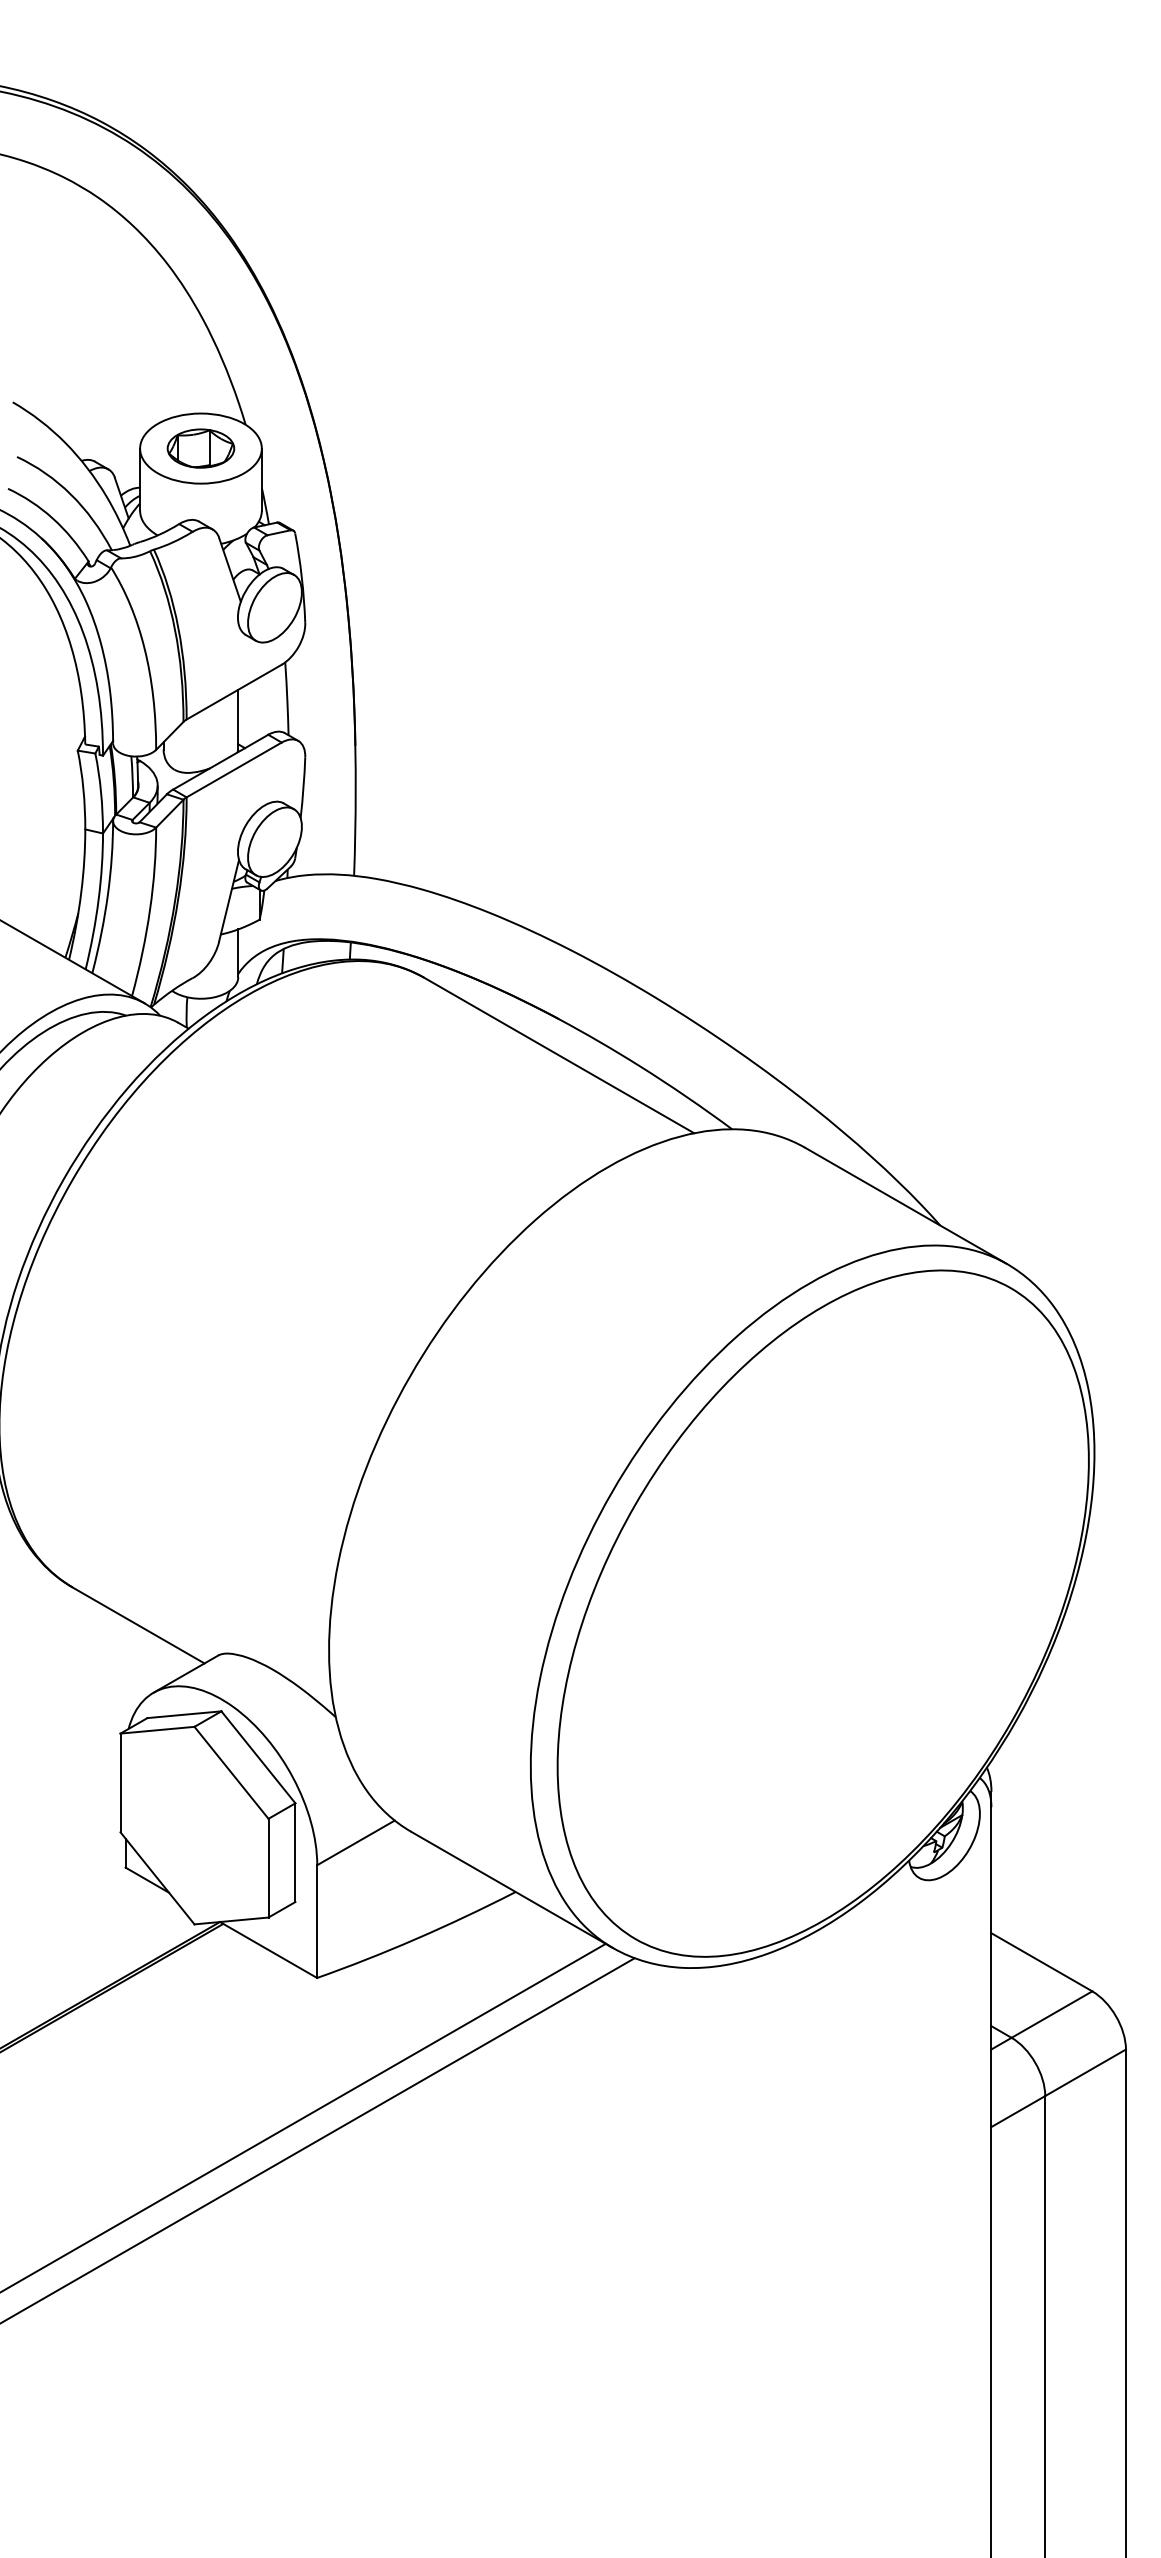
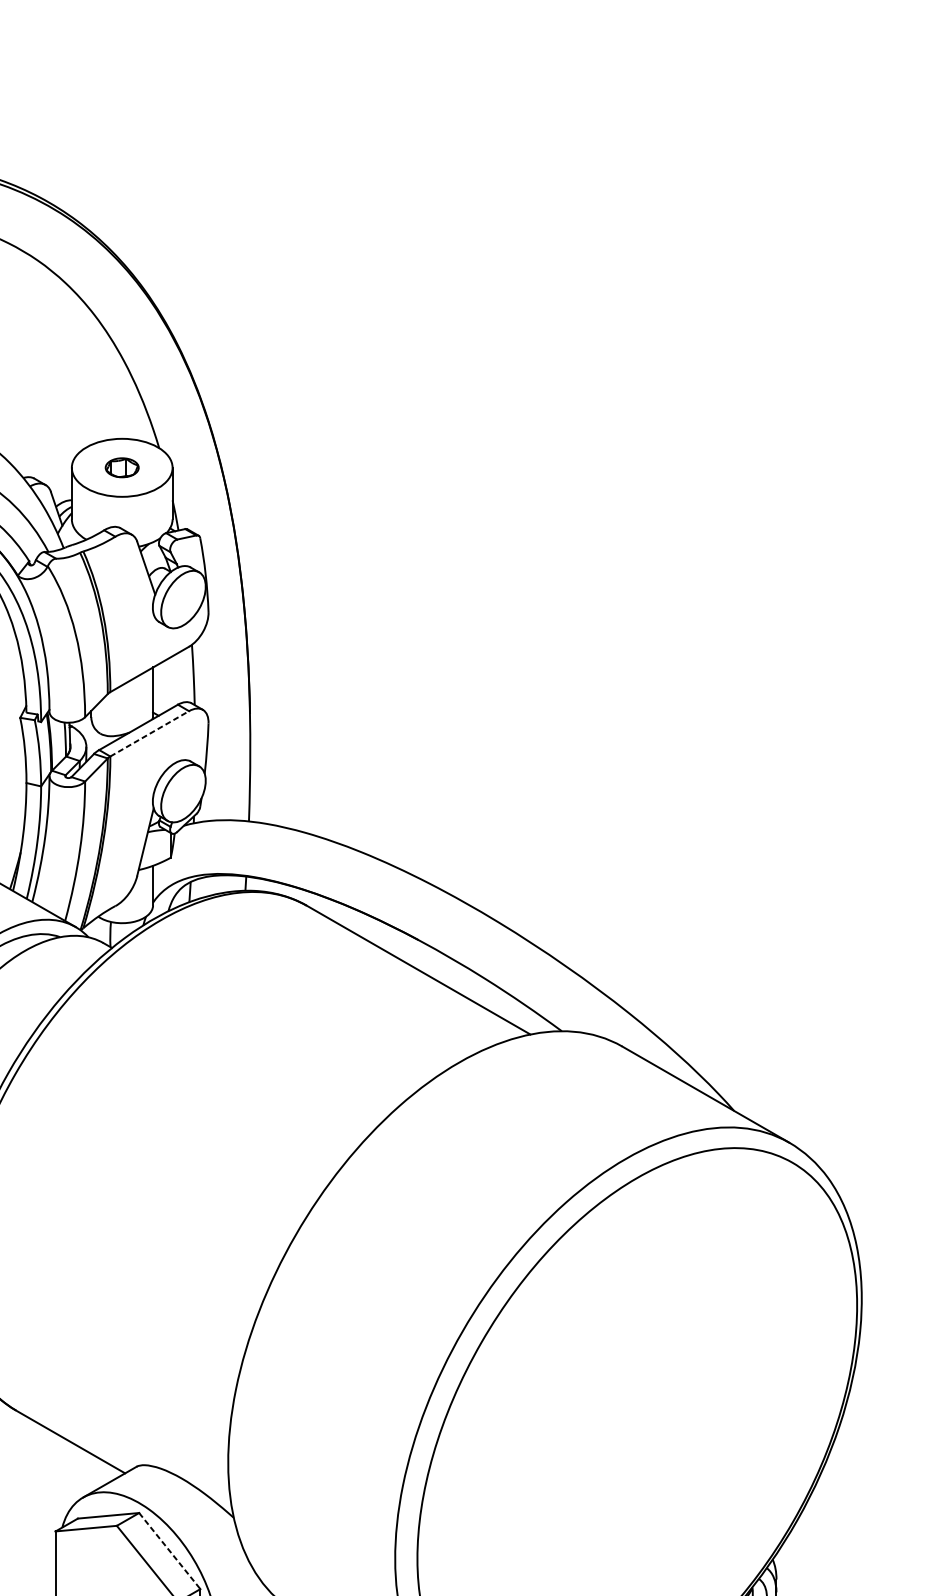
part: (200, 448) -> (121, 467), size x0.6
line: (234, 769) -> (149, 733), solid -> dashed
line: (258, 1757) -> (169, 1551), solid -> dashed

